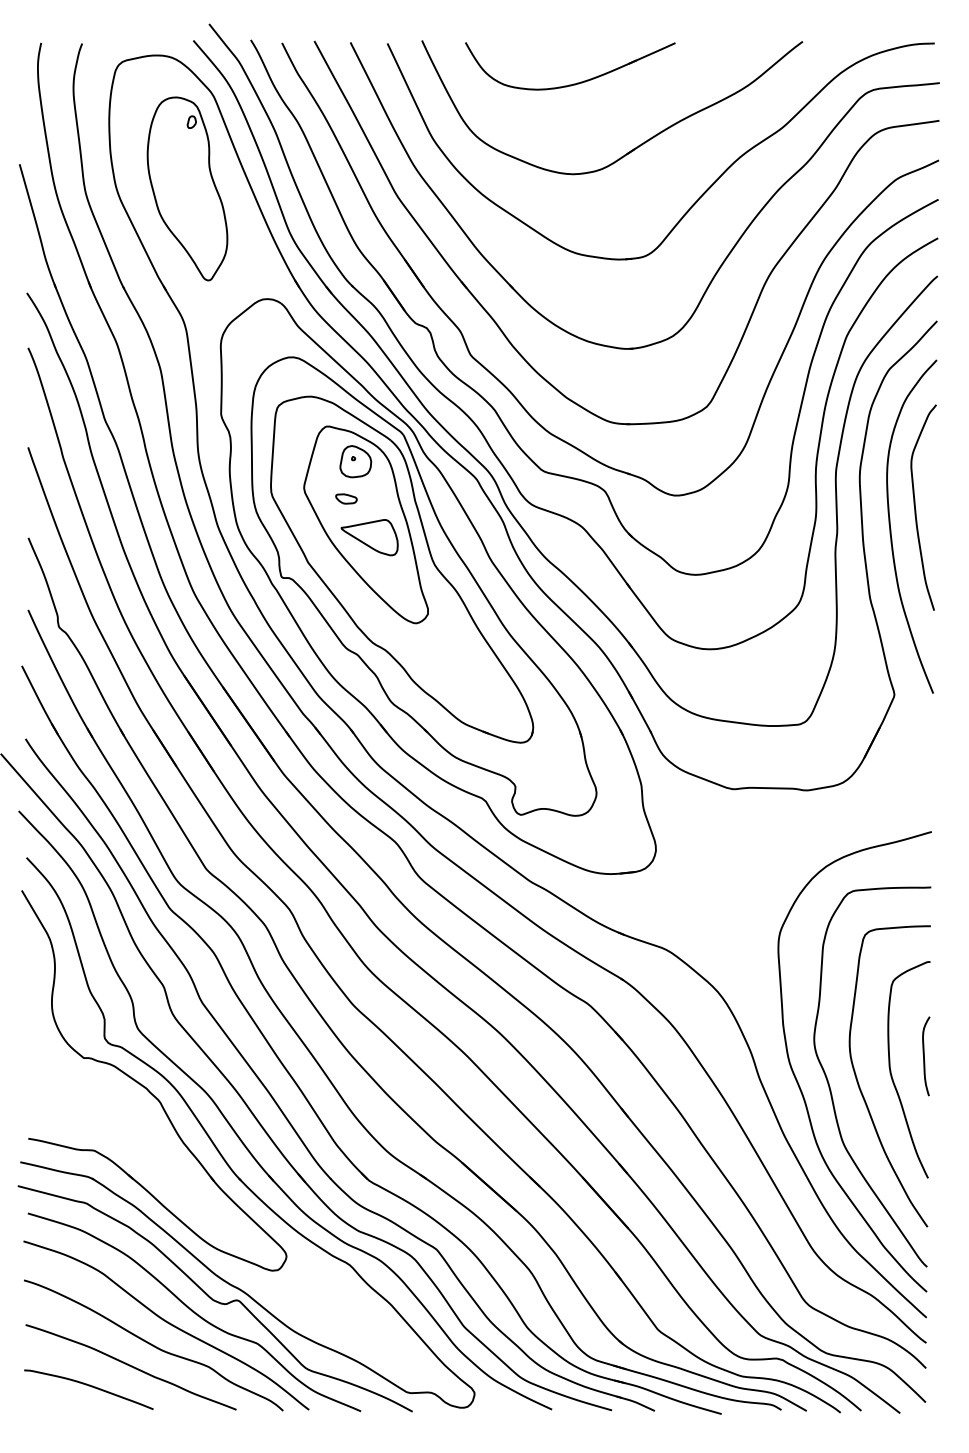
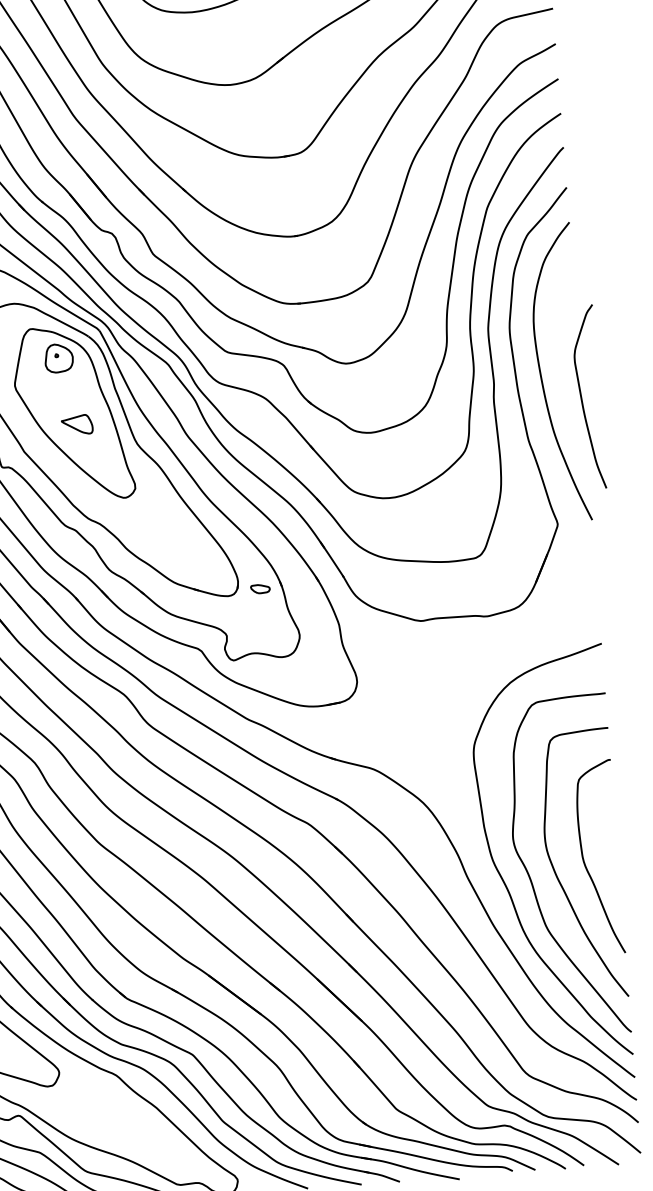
part: (346, 498) -> (260, 588), moved
curve: (916, 509) -> (582, 399), moved
part: (369, 537) -> (77, 424), size x0.6
curve: (924, 1056) -> (612, 844), removed

